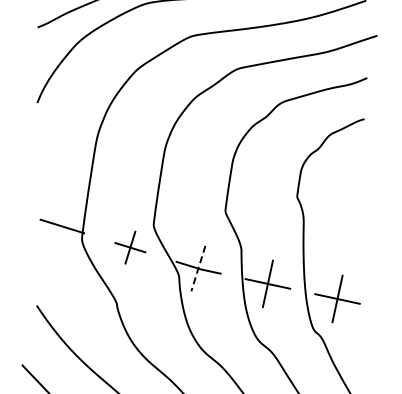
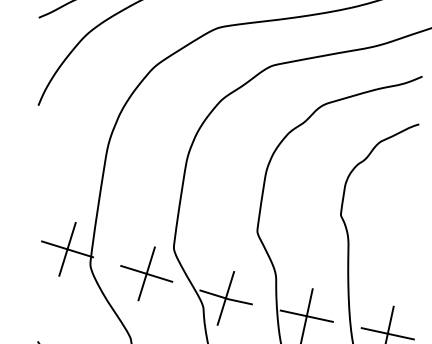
line: (62, 226) -> (67, 249), added
part: (130, 247) -> (146, 273), size x1.43
line: (198, 268) -> (225, 298), dashed -> solid

